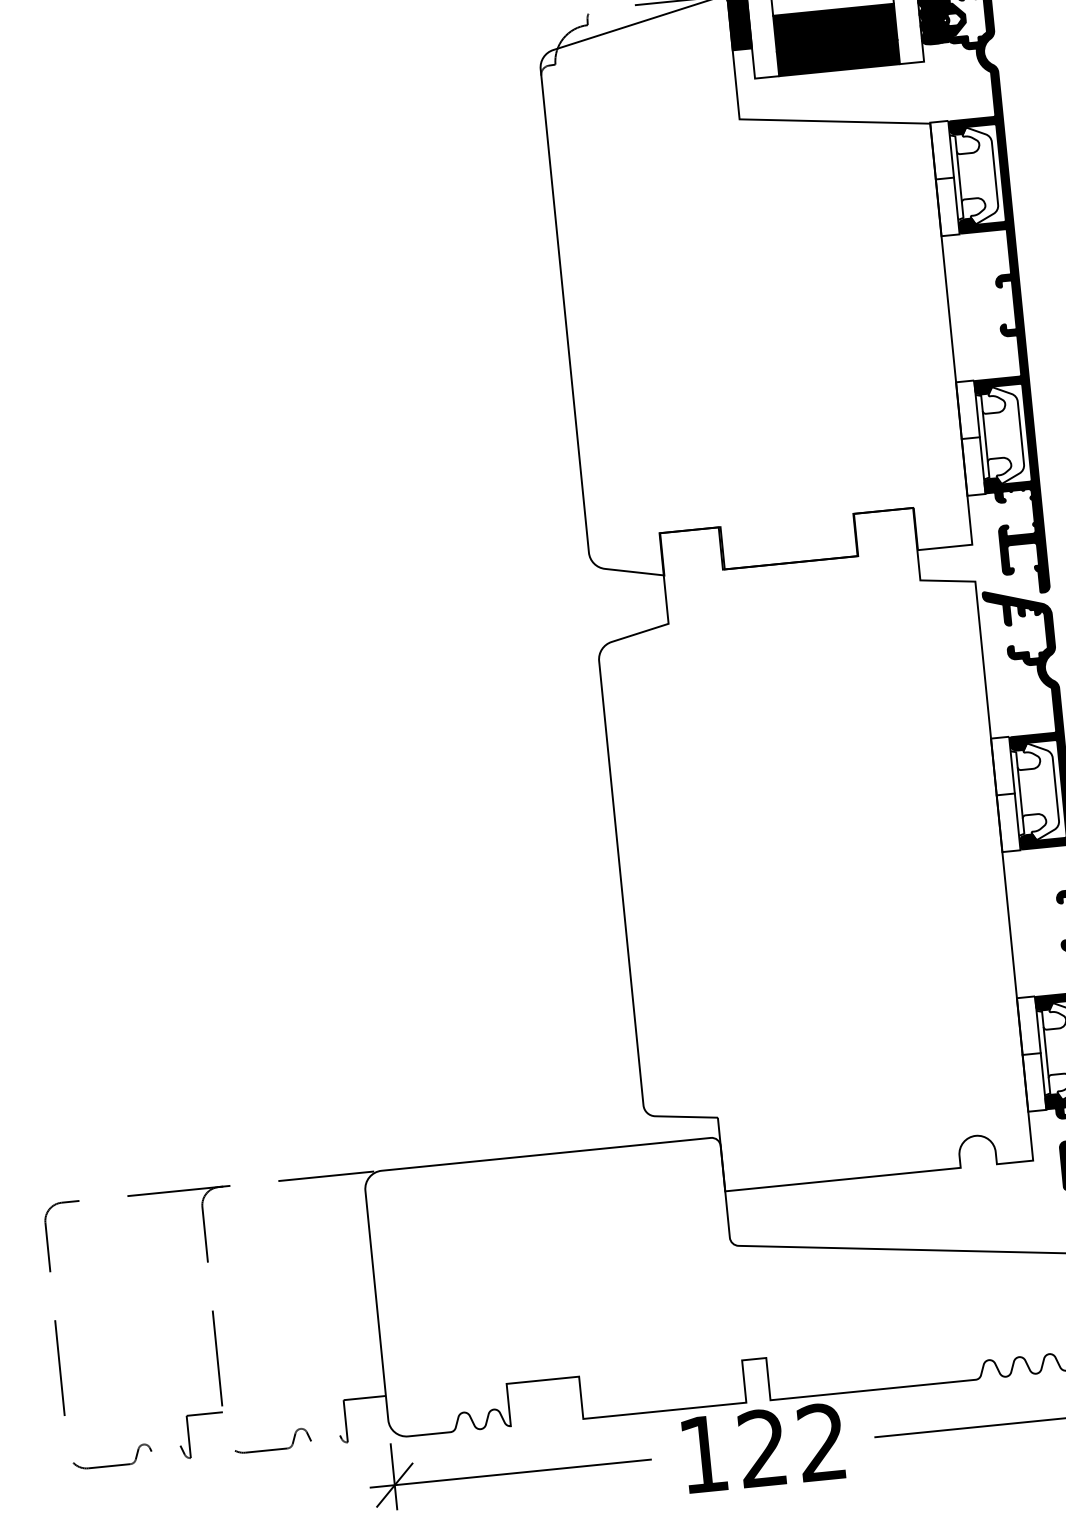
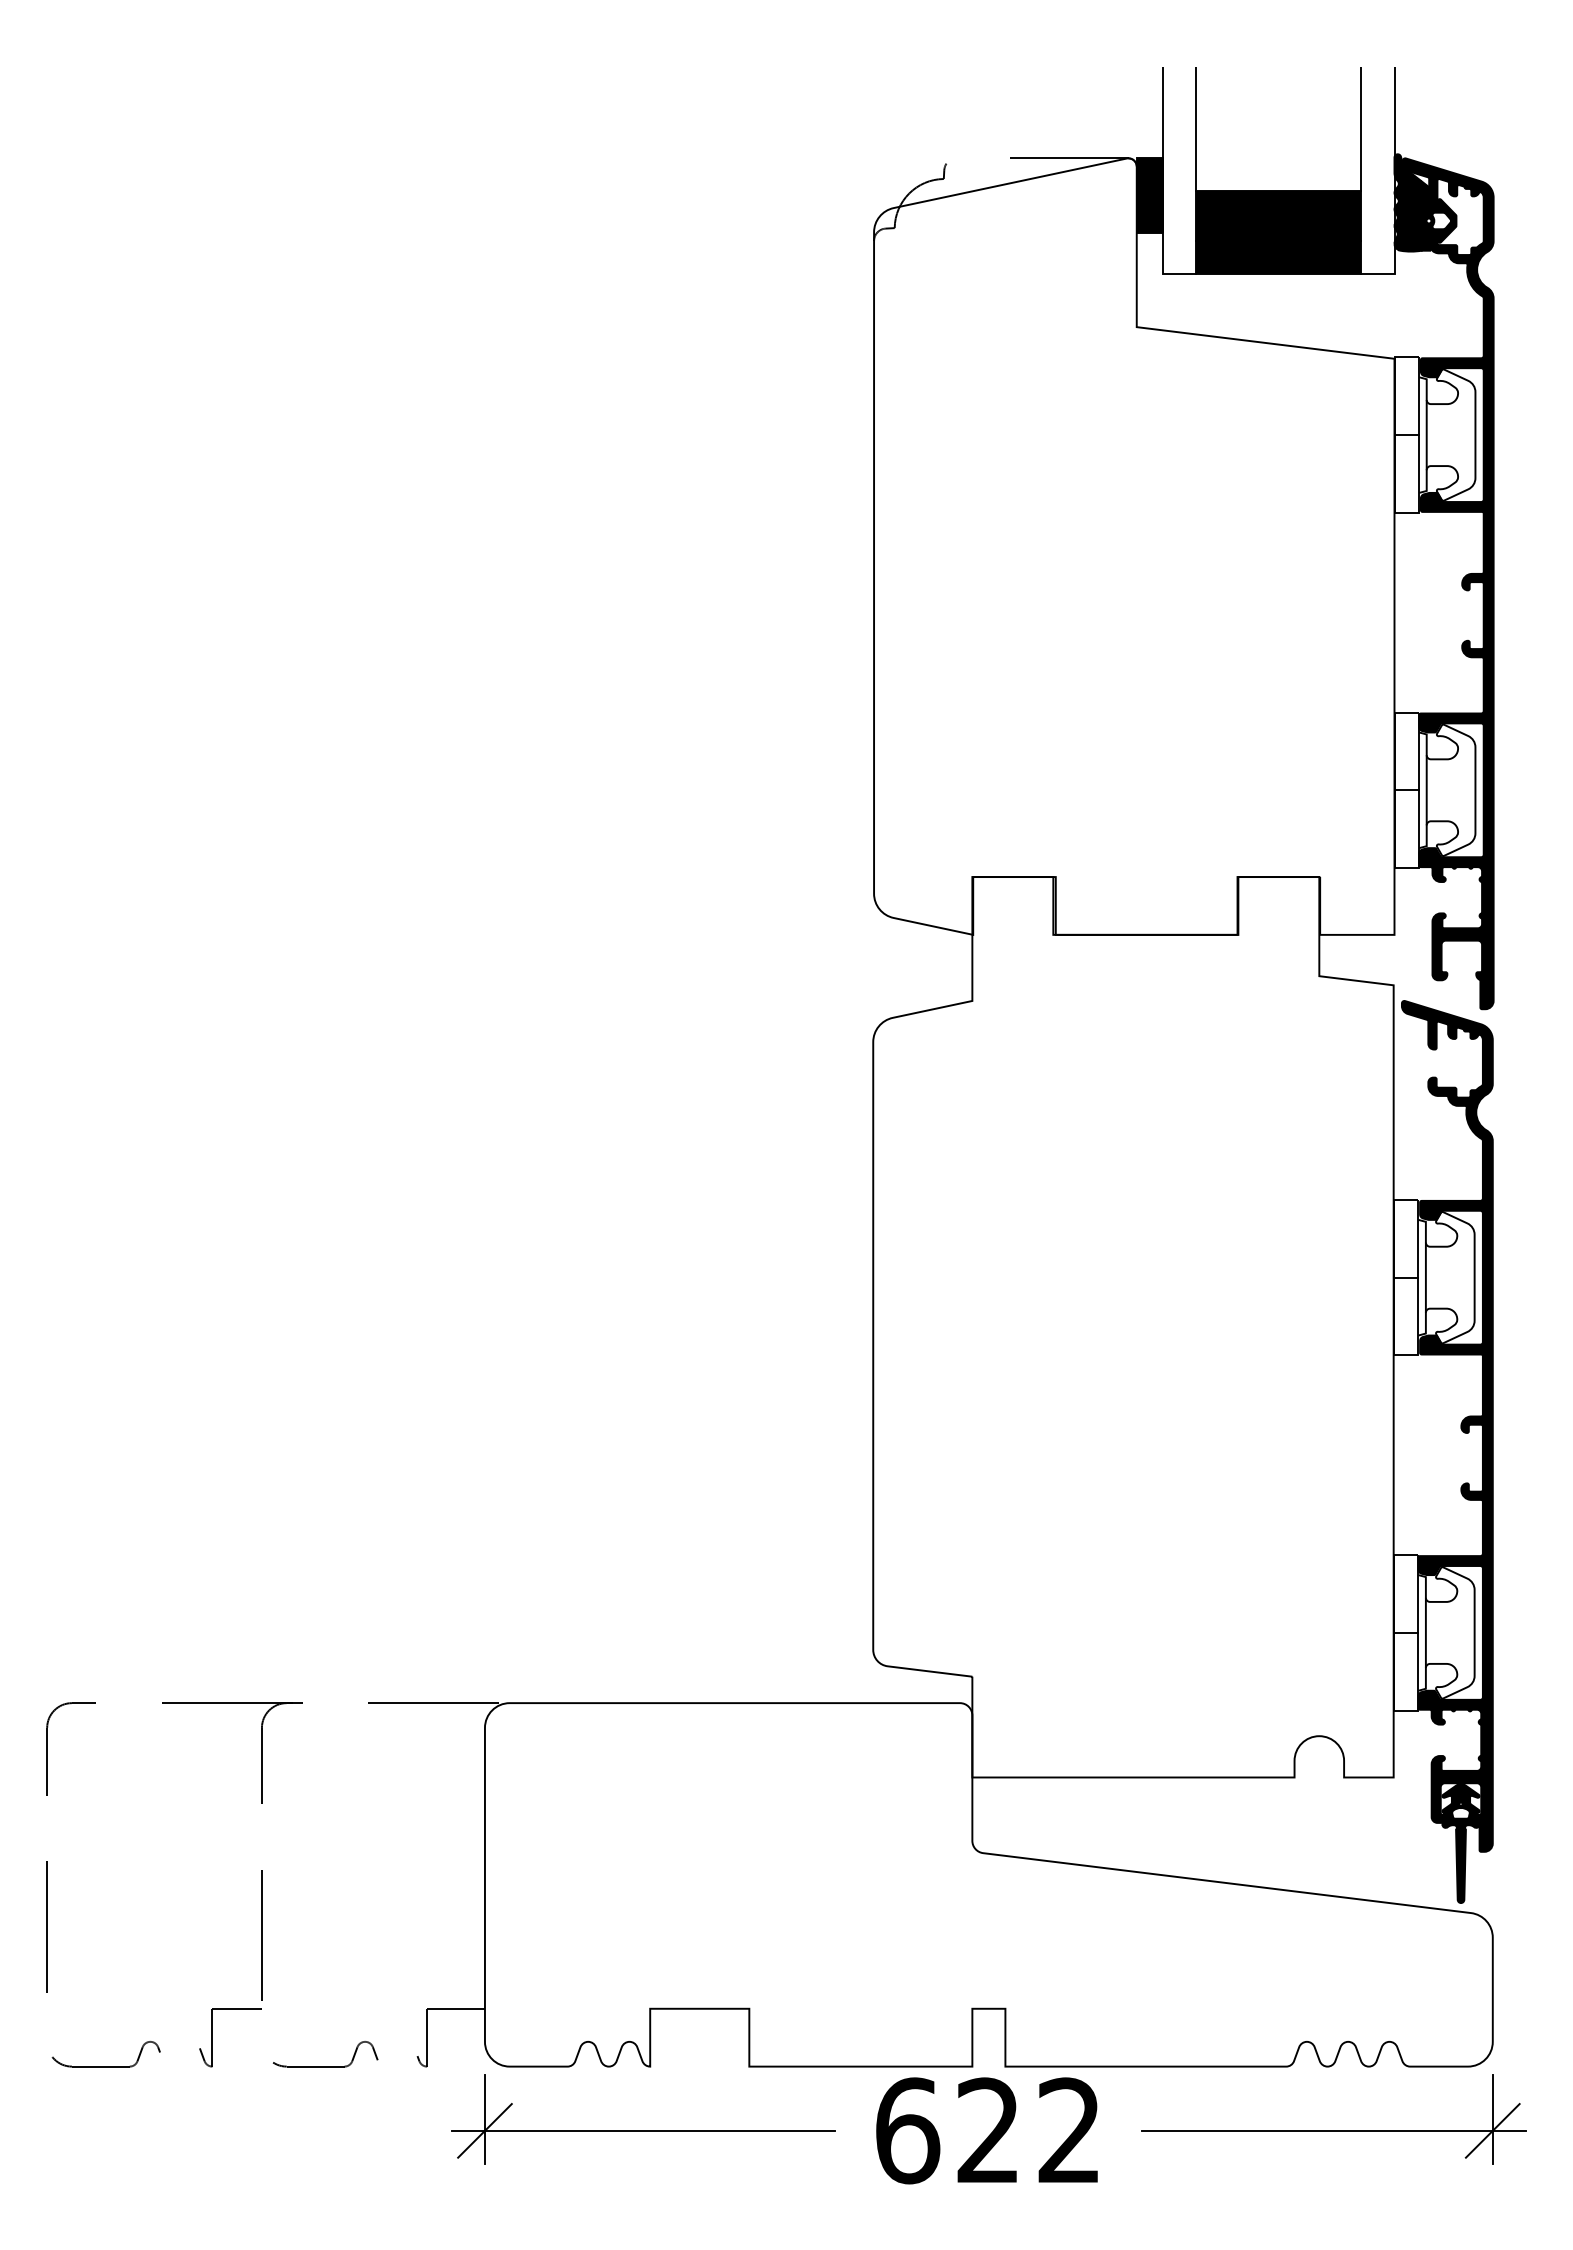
text: (704, 1454) -> (908, 2130), 122 -> 622

